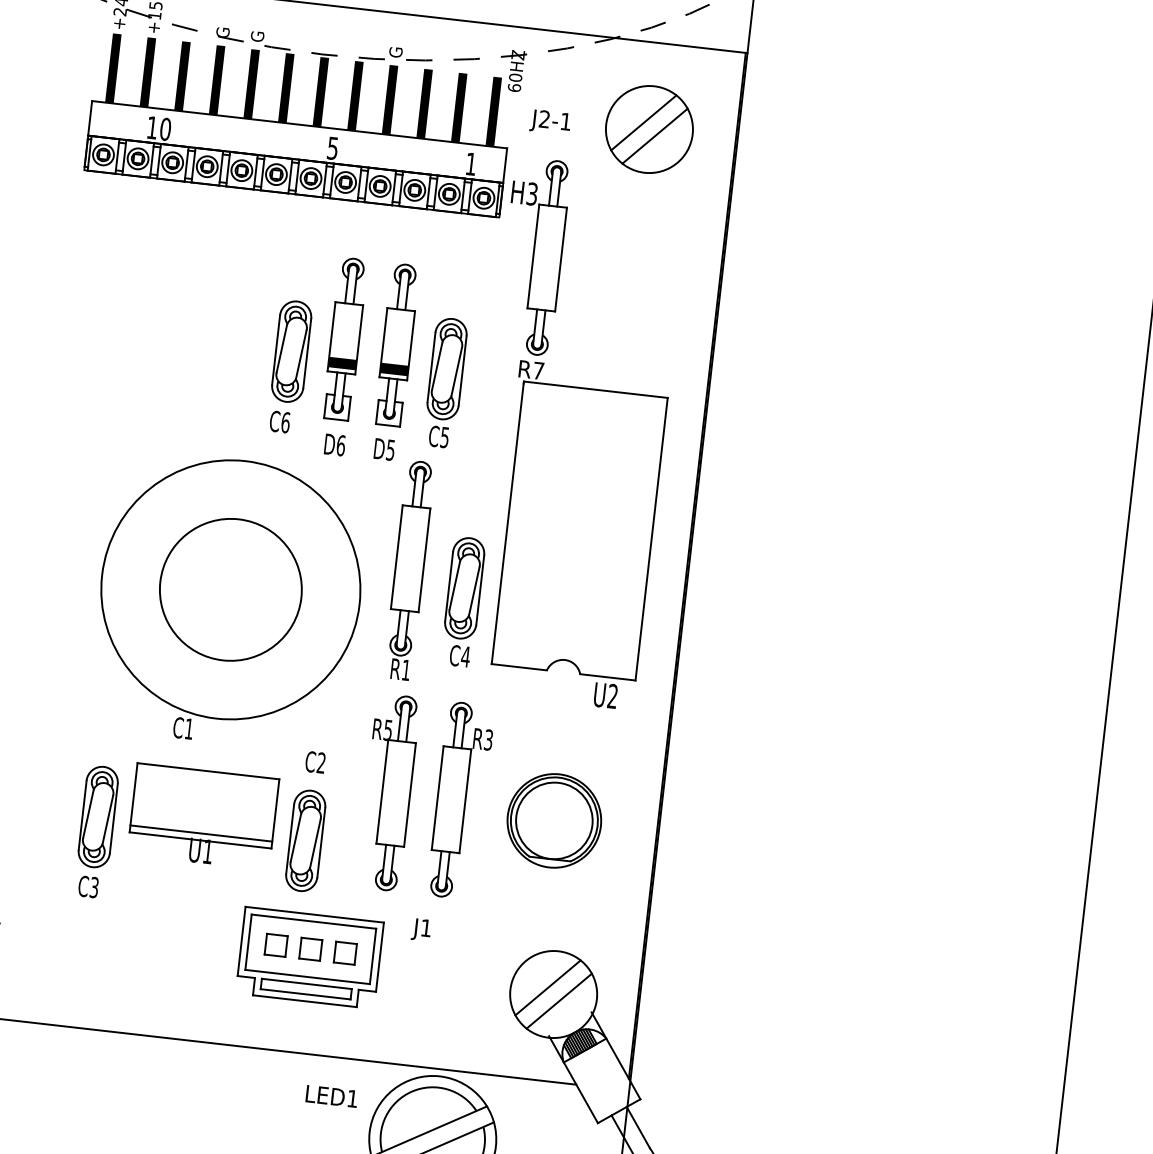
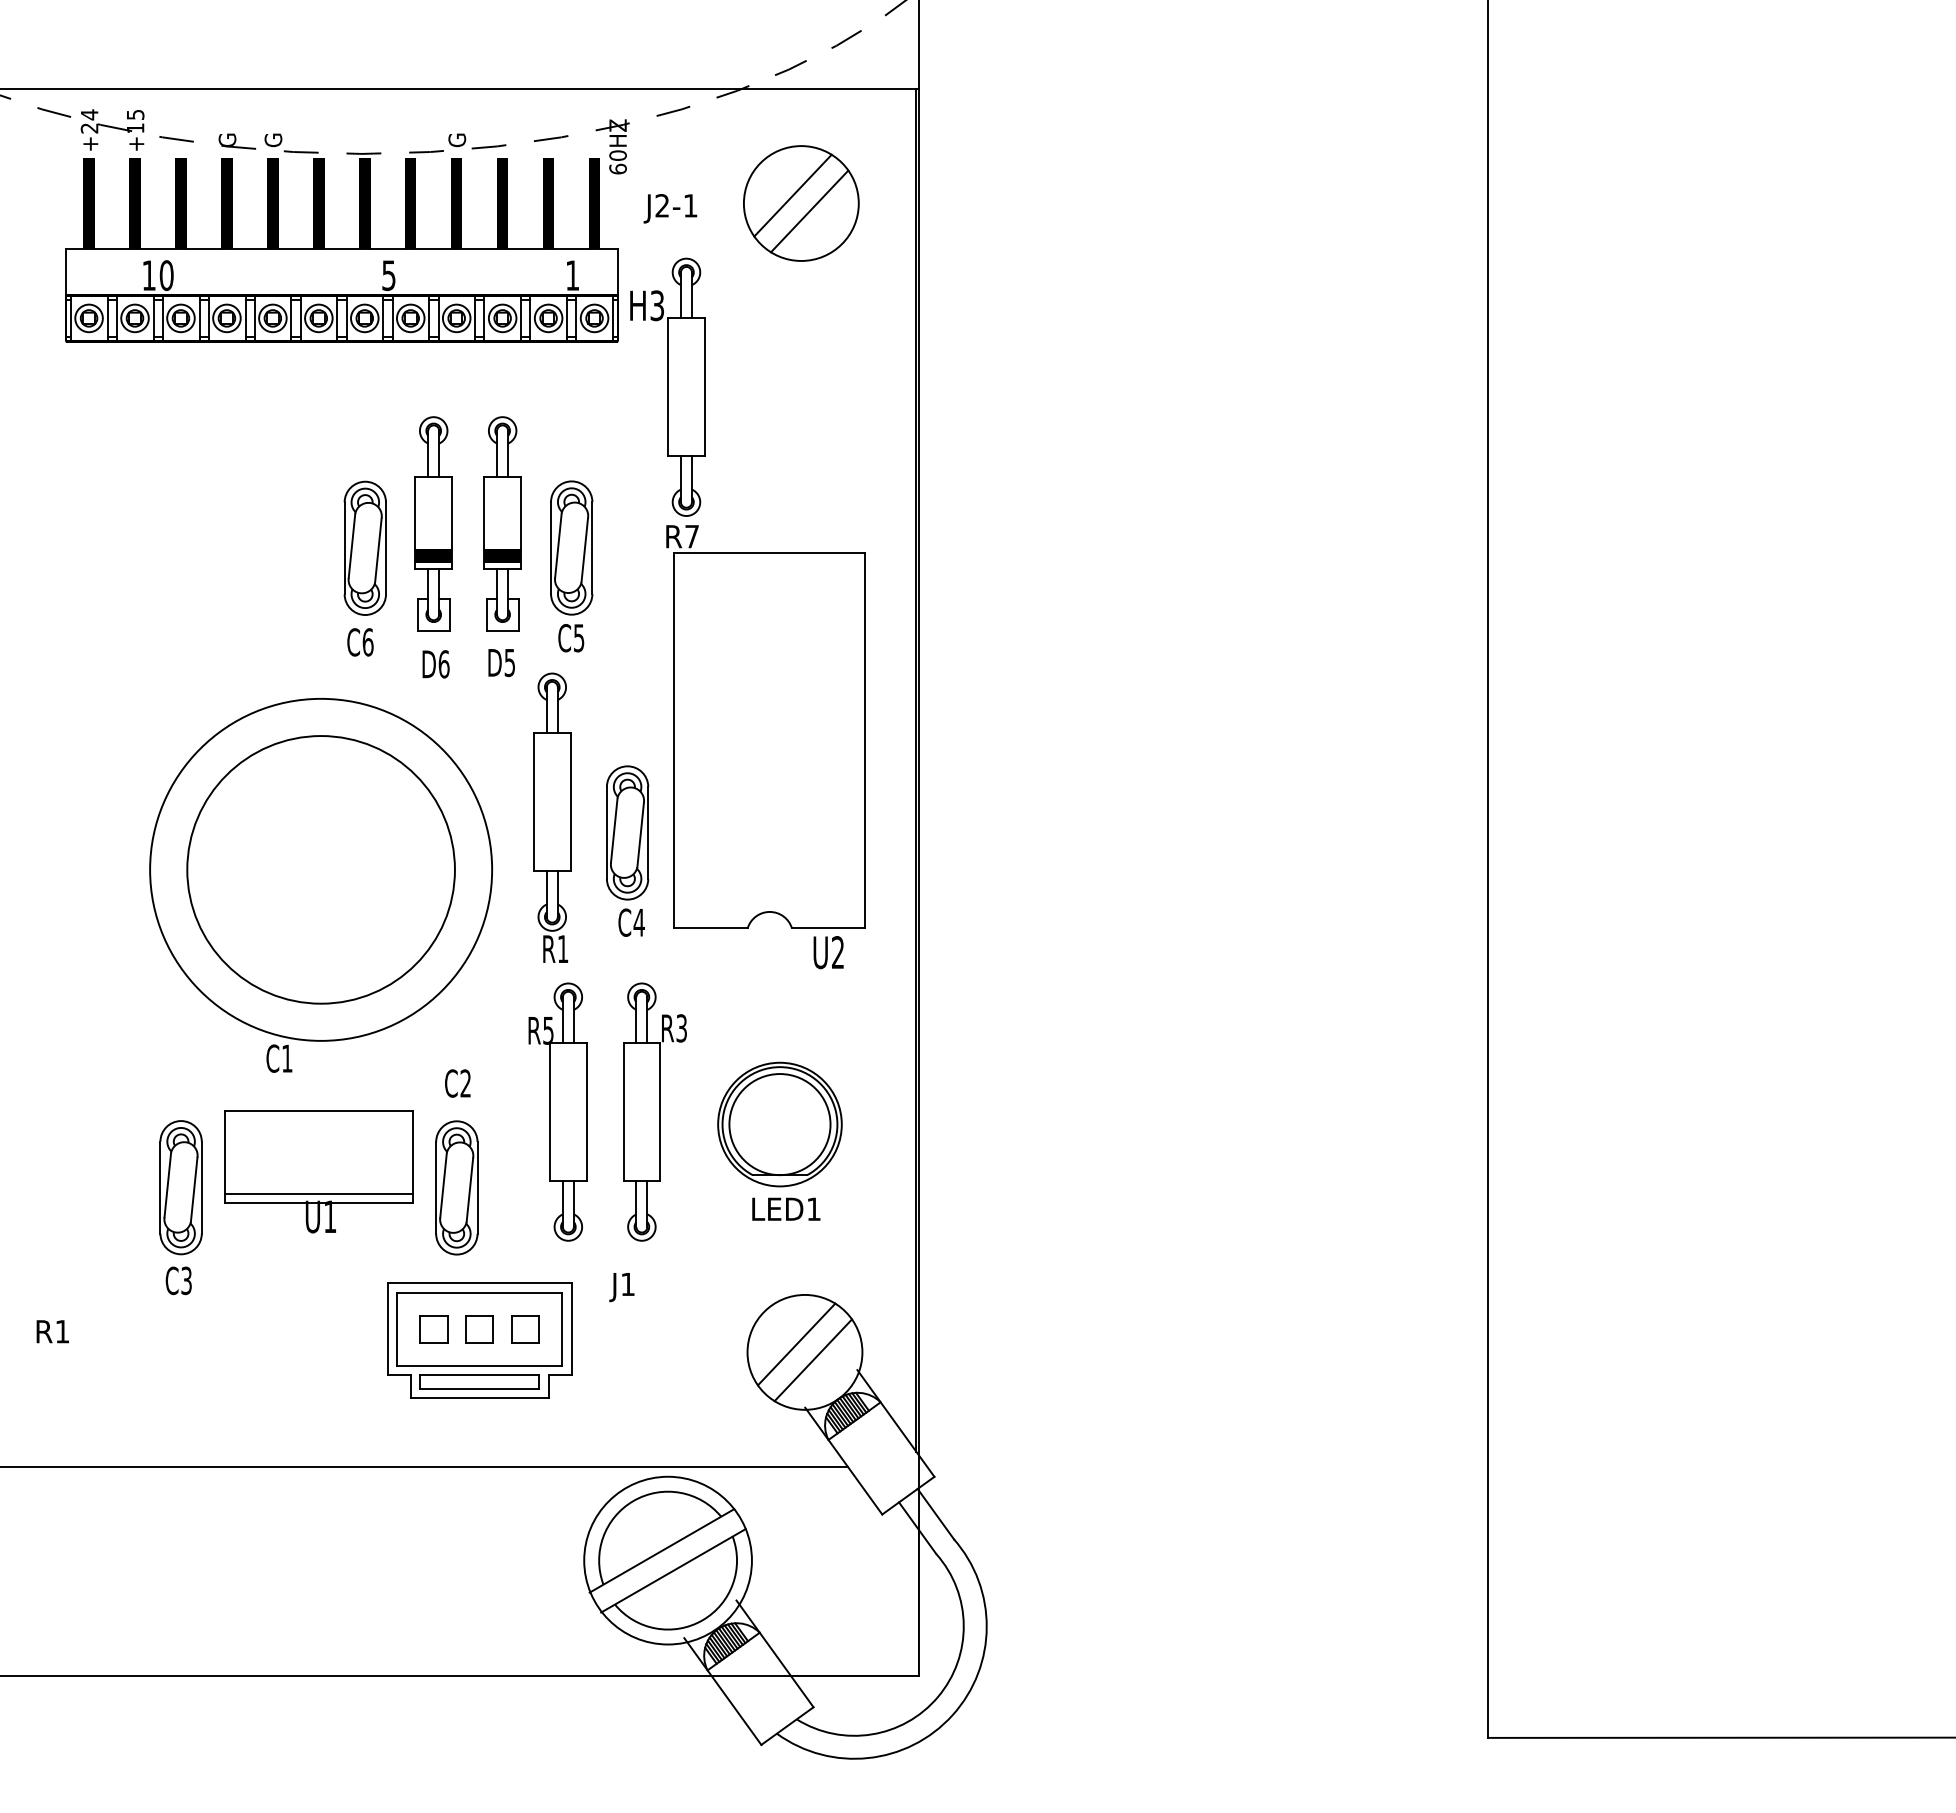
circle: (230, 589) -> (320, 869), size x1.43
text: (332, 1095) -> (786, 1208), moved

